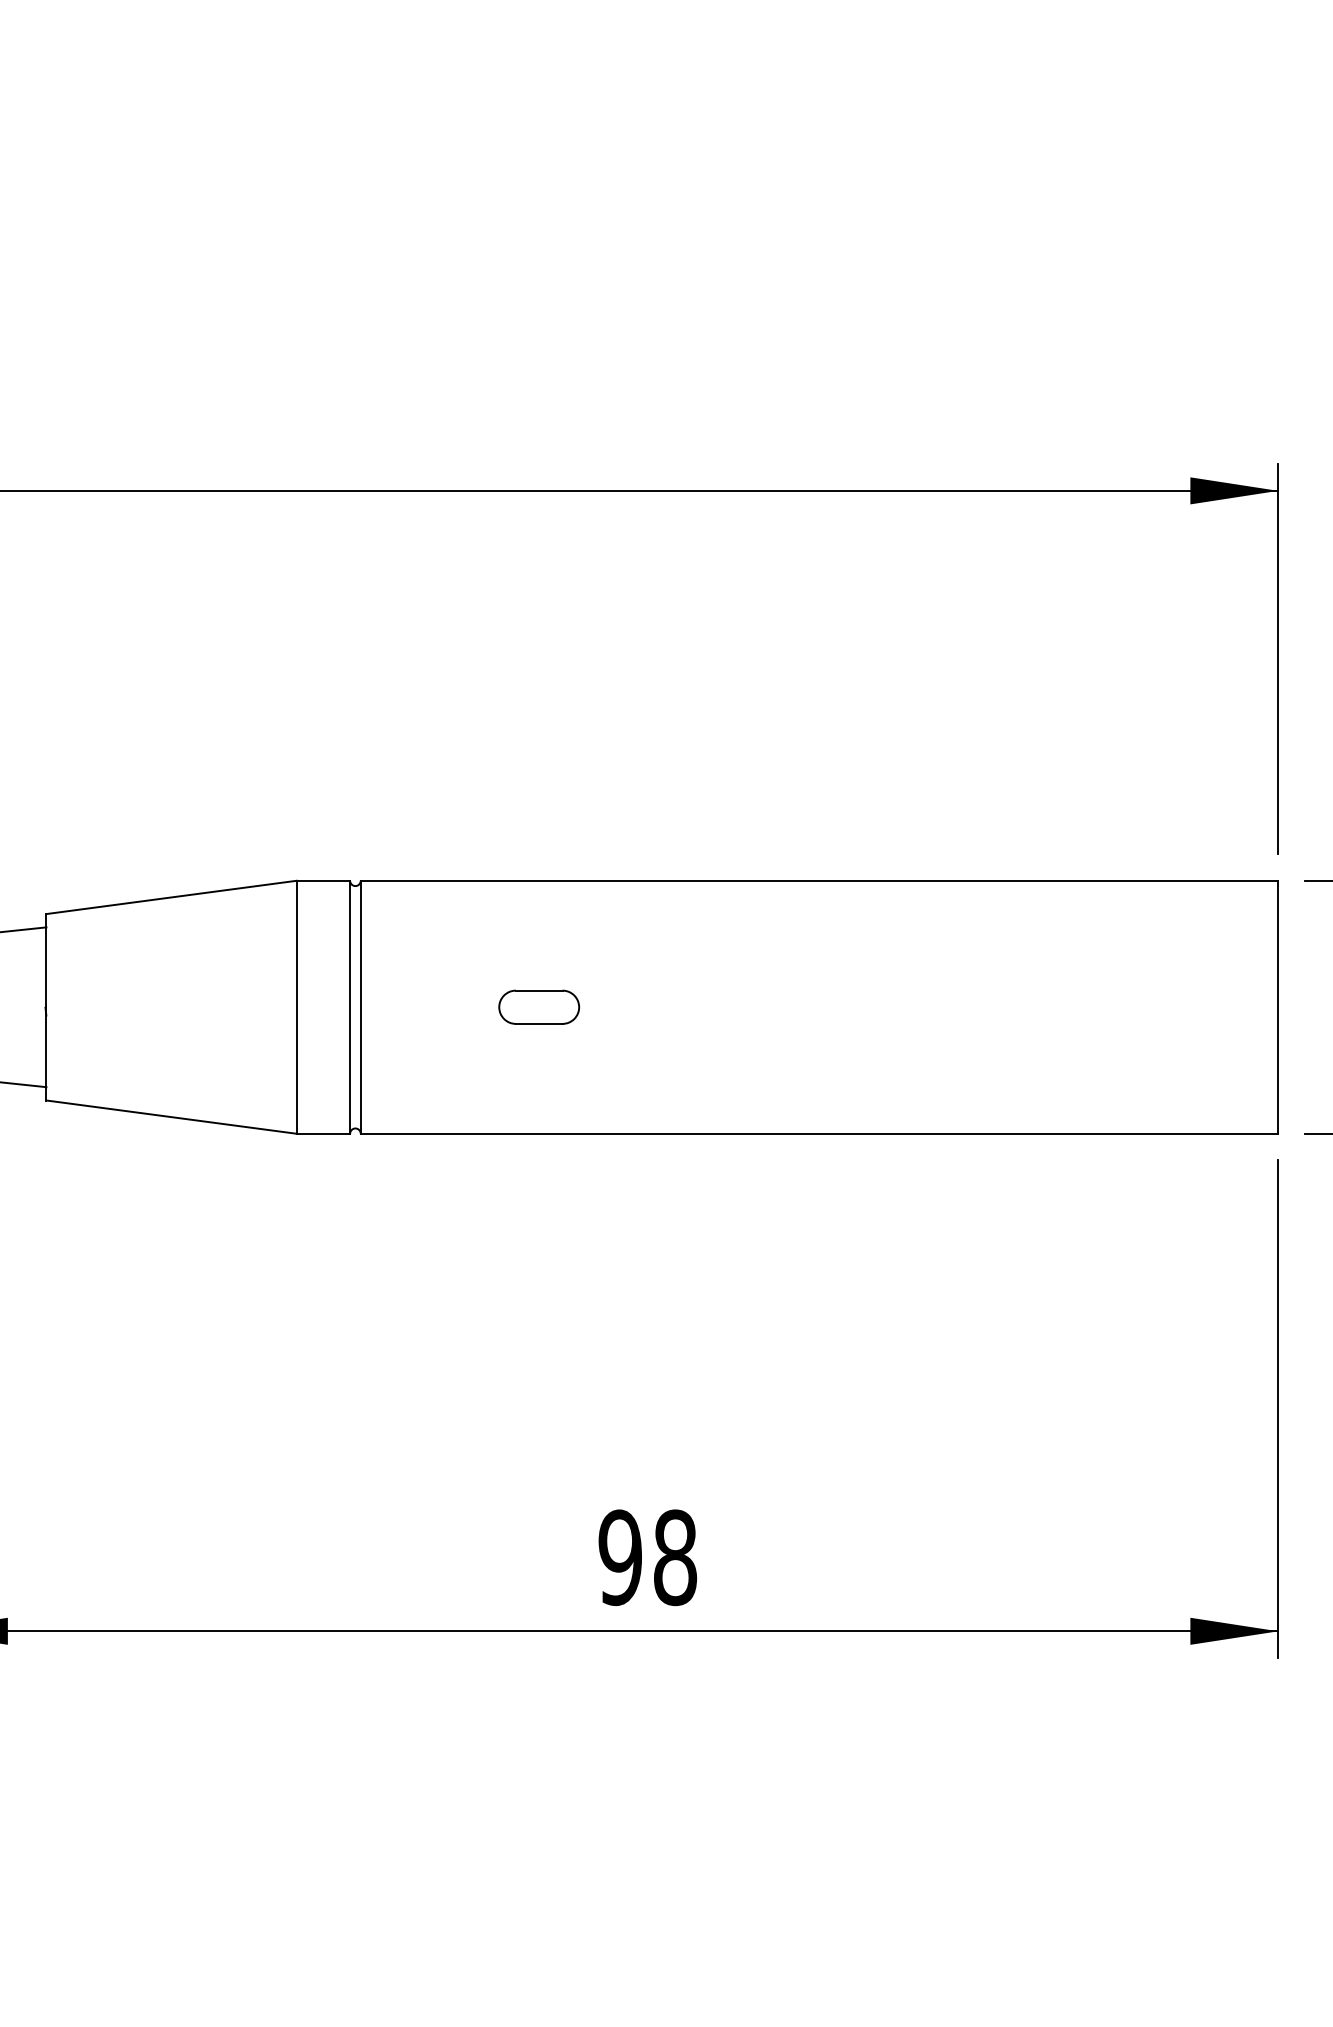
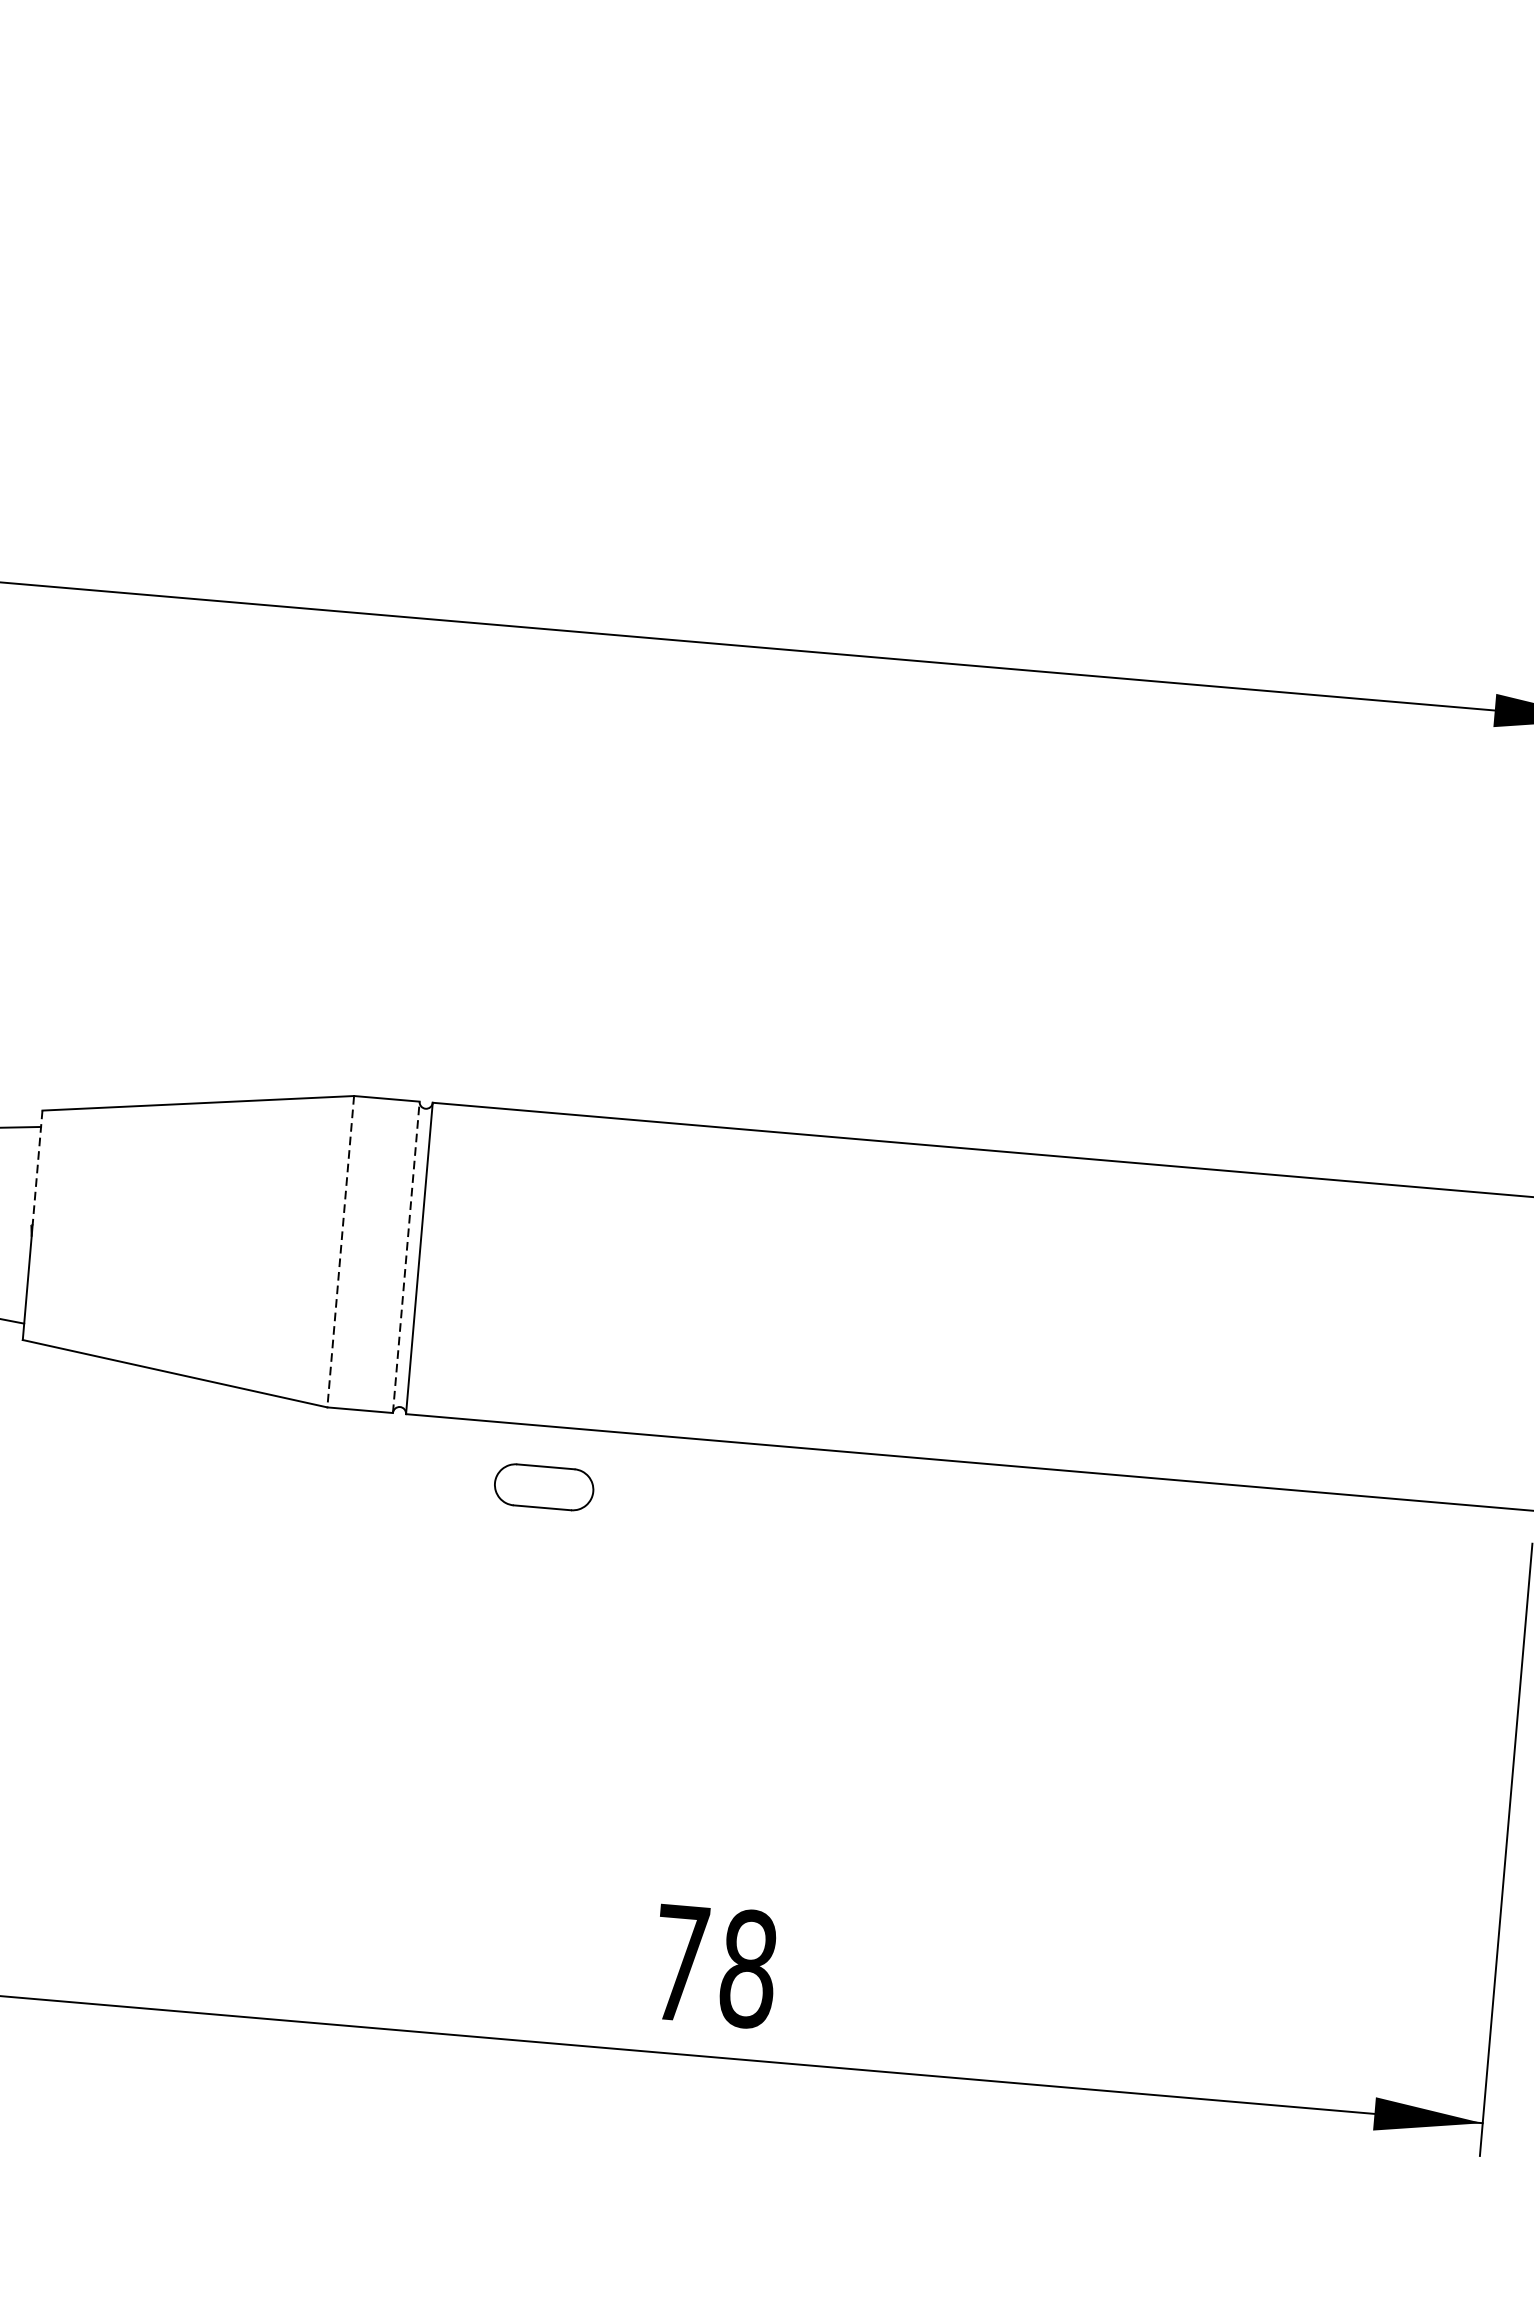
line: (46, 960) -> (37, 1167), solid -> dashed
part: (539, 1006) -> (544, 1486), moved
line: (296, 1007) -> (340, 1251), solid -> dashed
line: (350, 1007) -> (406, 1257), solid -> dashed
text: (619, 1557) -> (679, 1962), 98 -> 78

